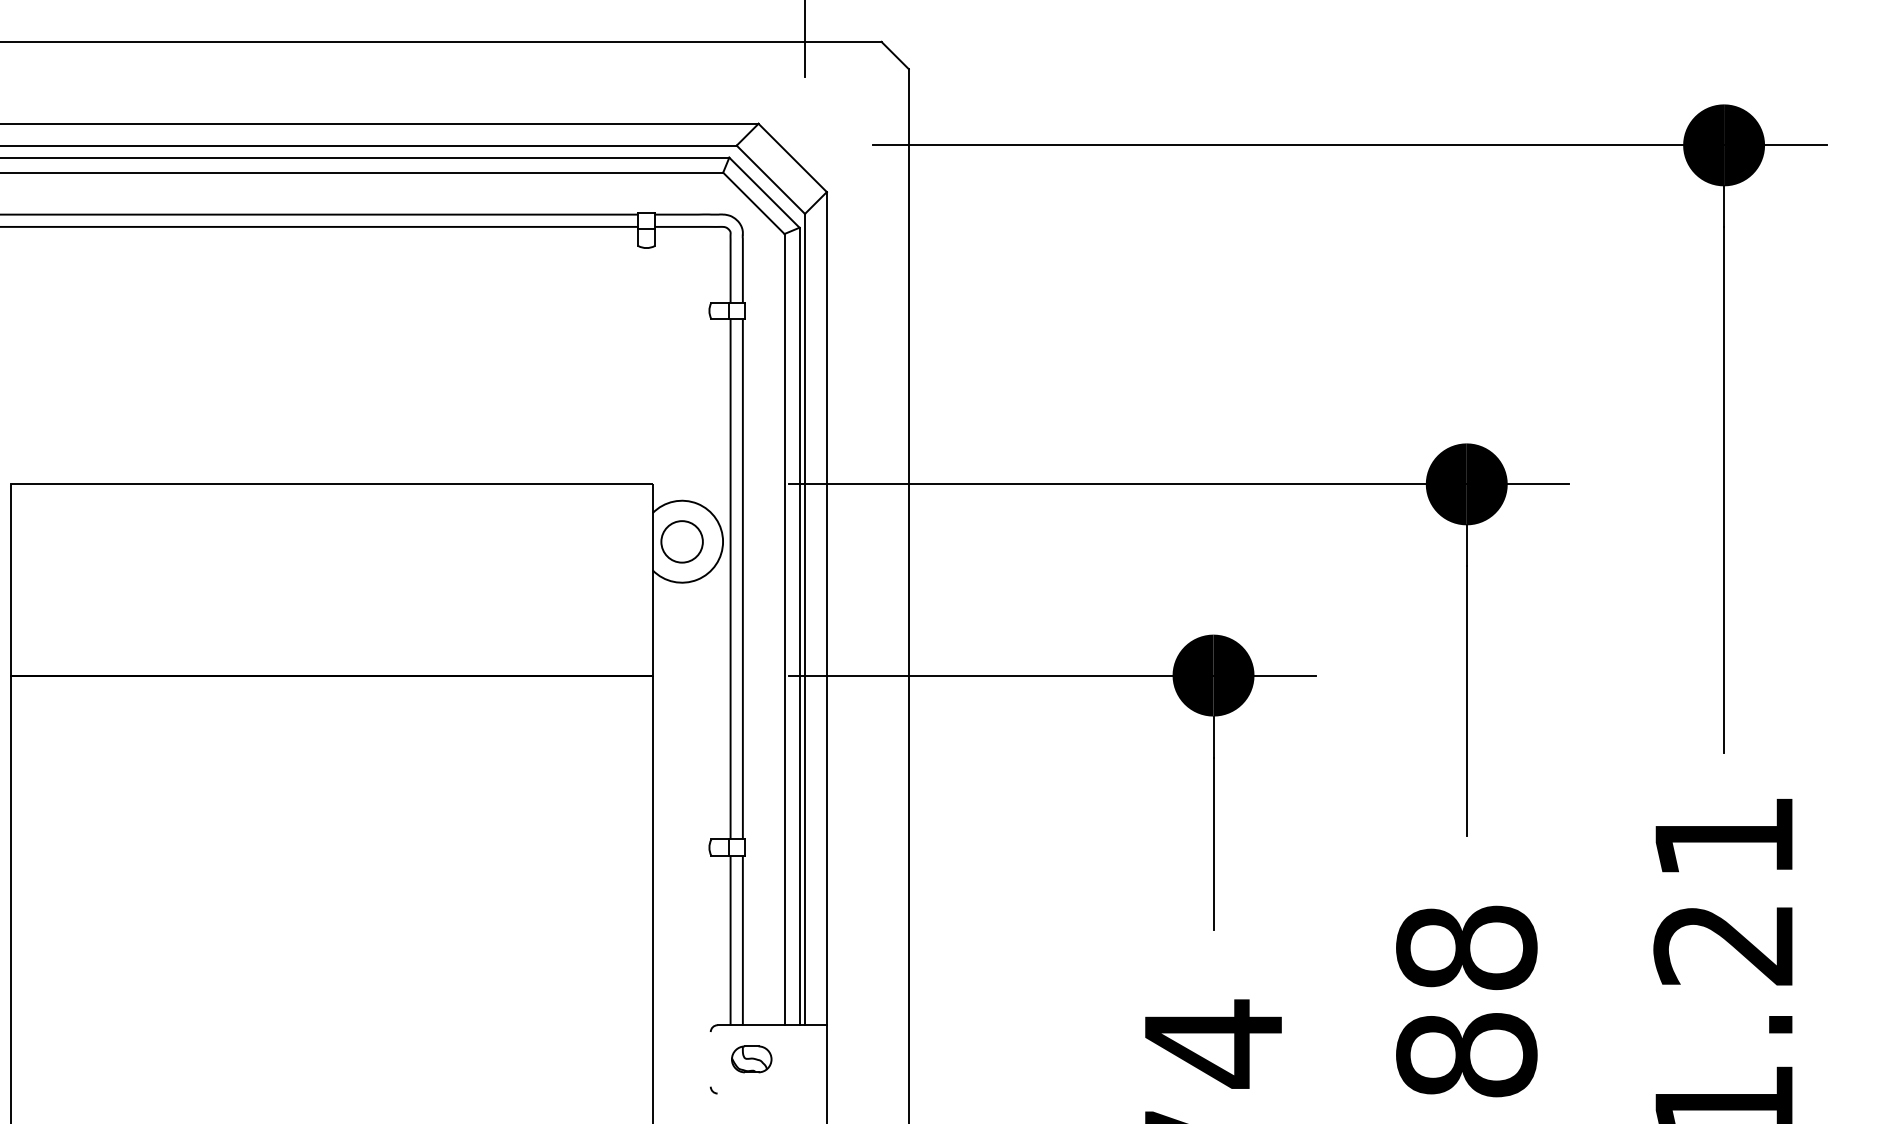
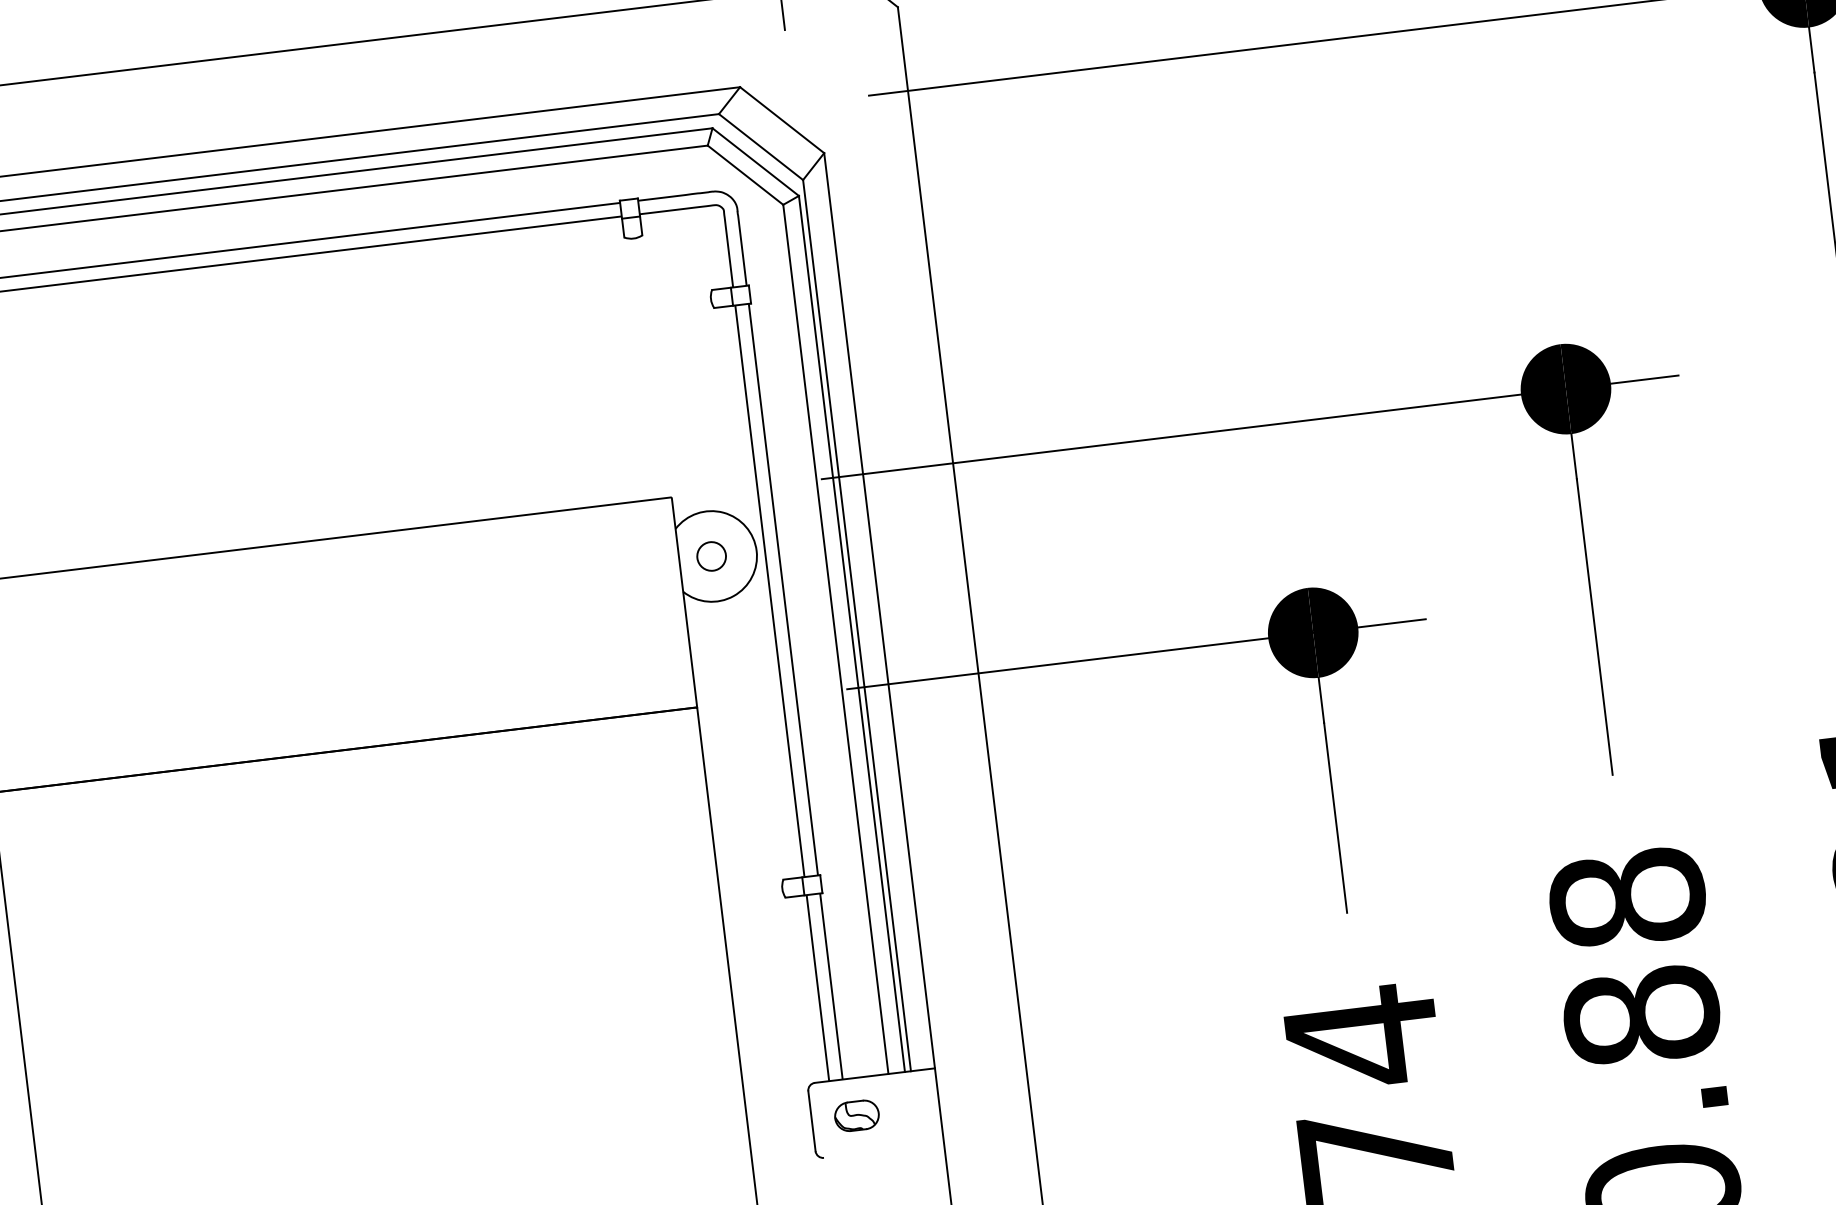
circle: (681, 541) -> (710, 556), size x0.62
line: (710, 1059) -> (811, 1121), added

